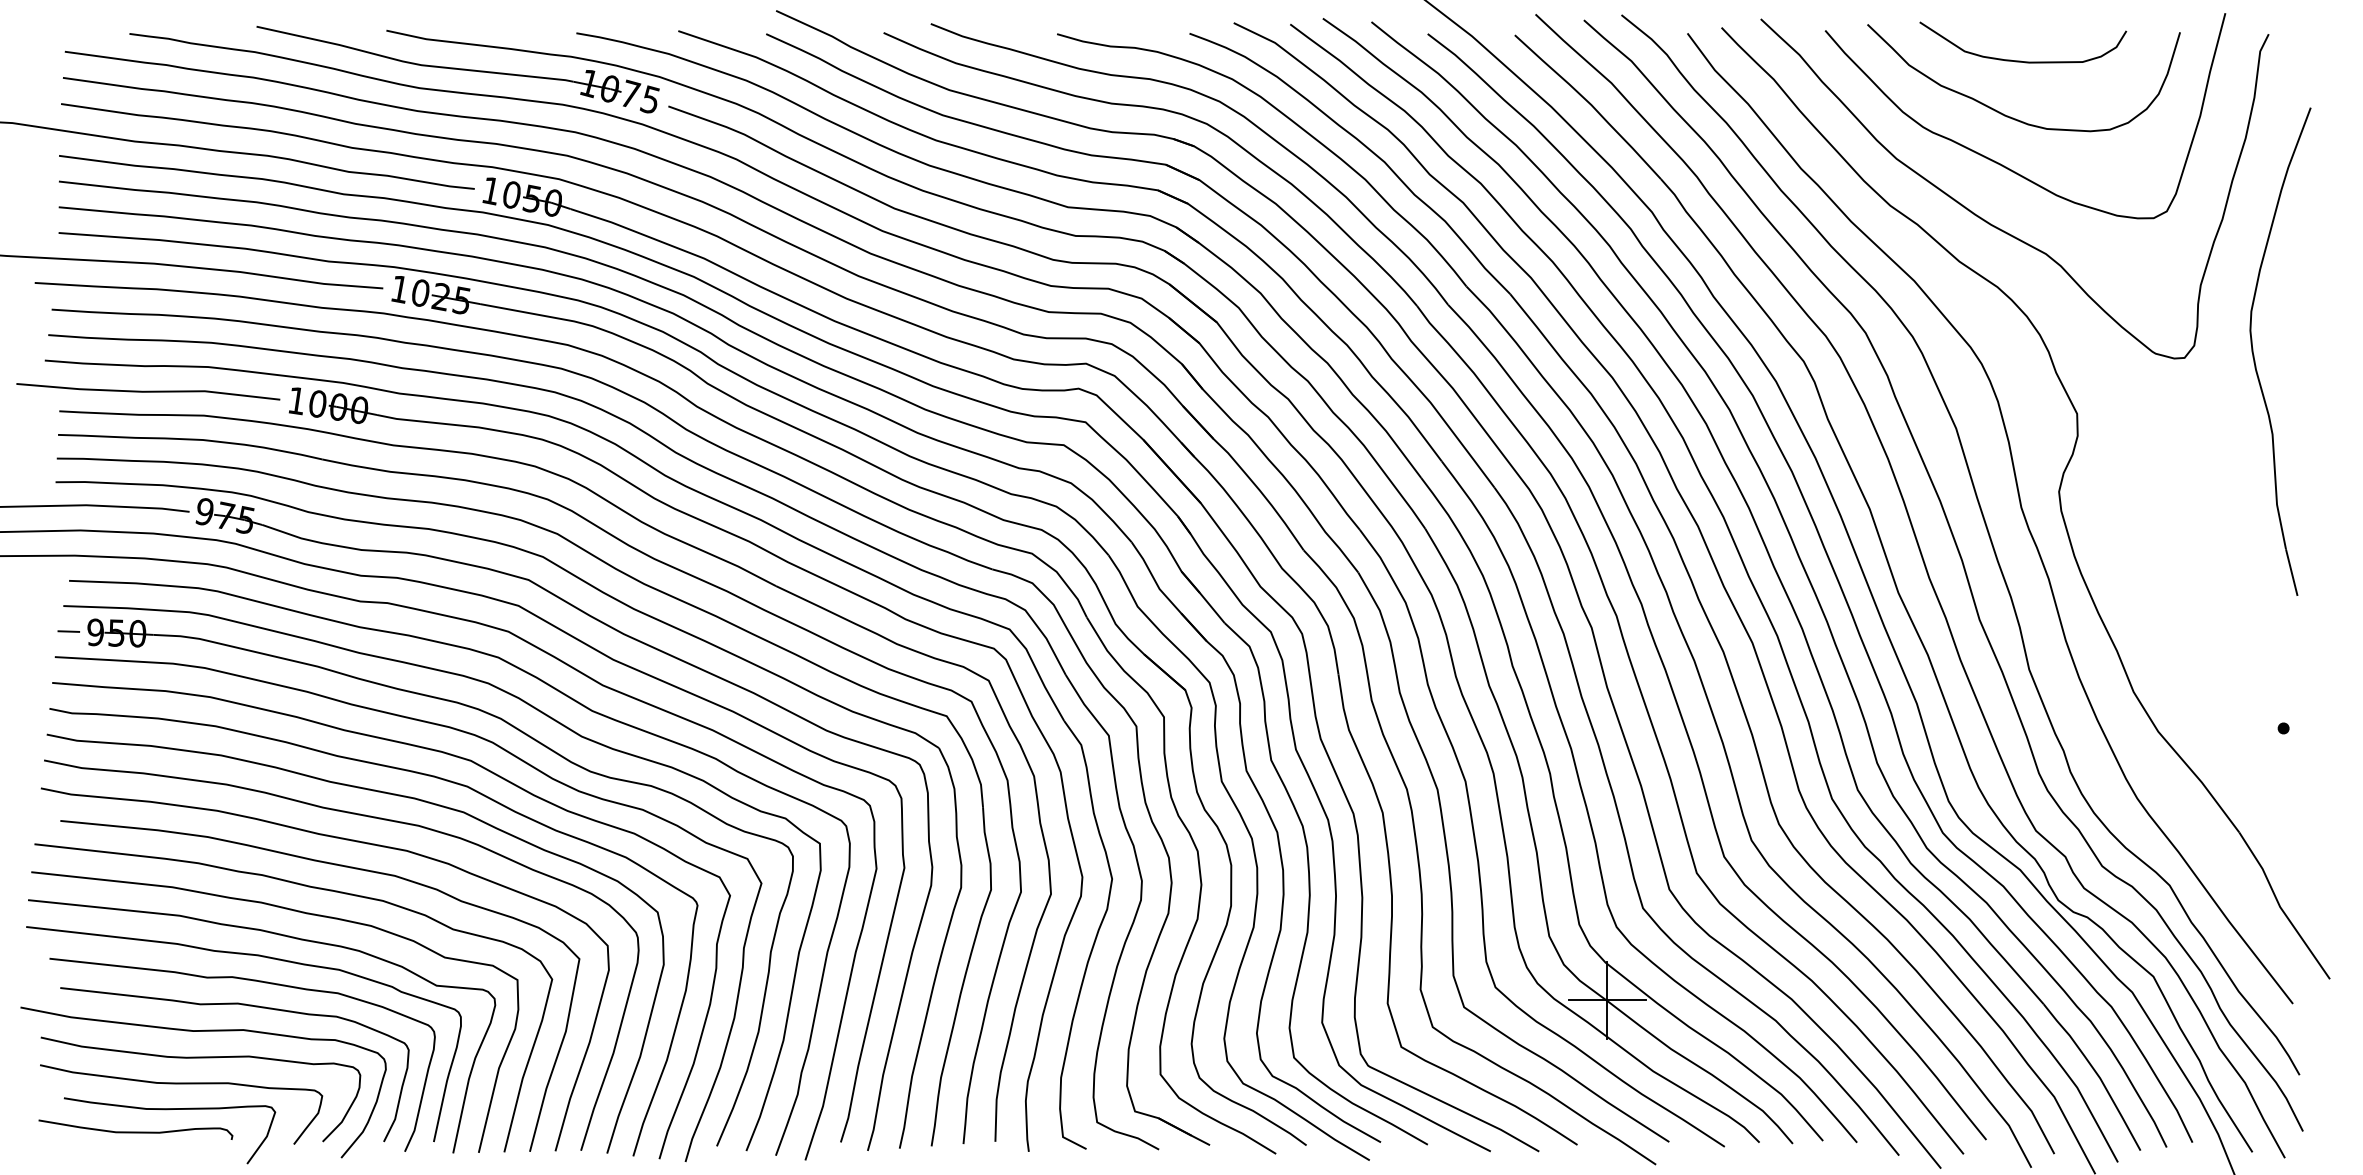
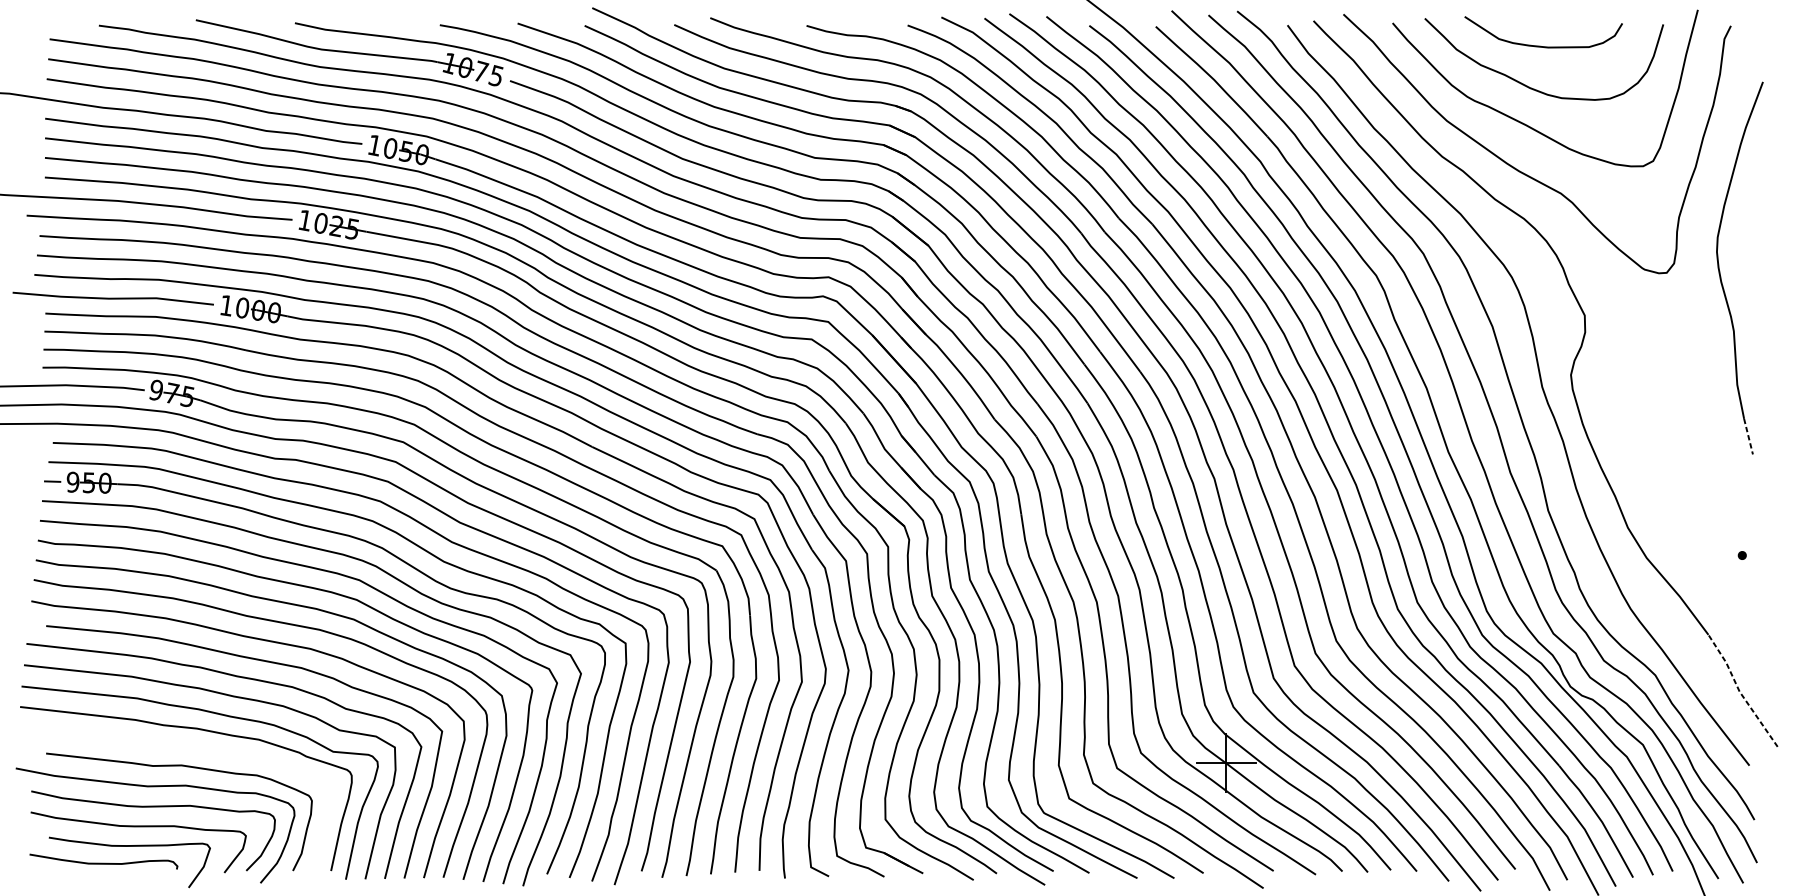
line: (2291, 573) -> (1748, 437), solid -> dashed
line: (2280, 907) -> (1739, 692), solid -> dashed
curve: (253, 981) -> (193, 748), removed

